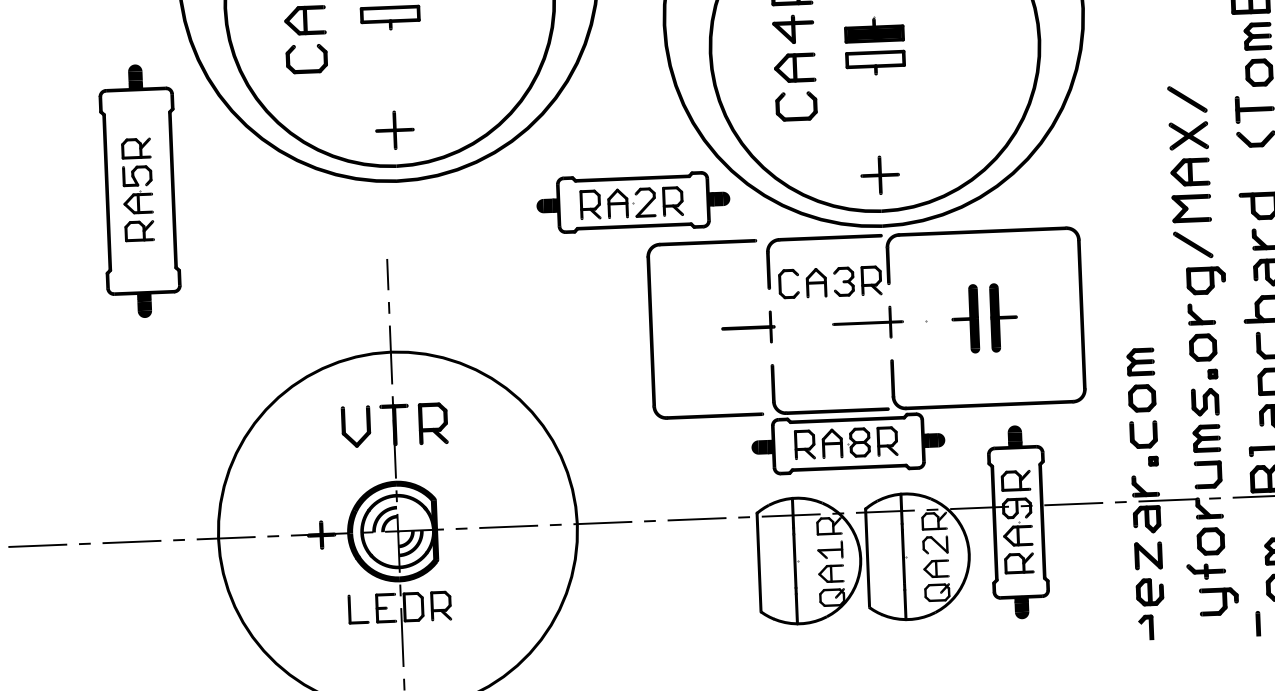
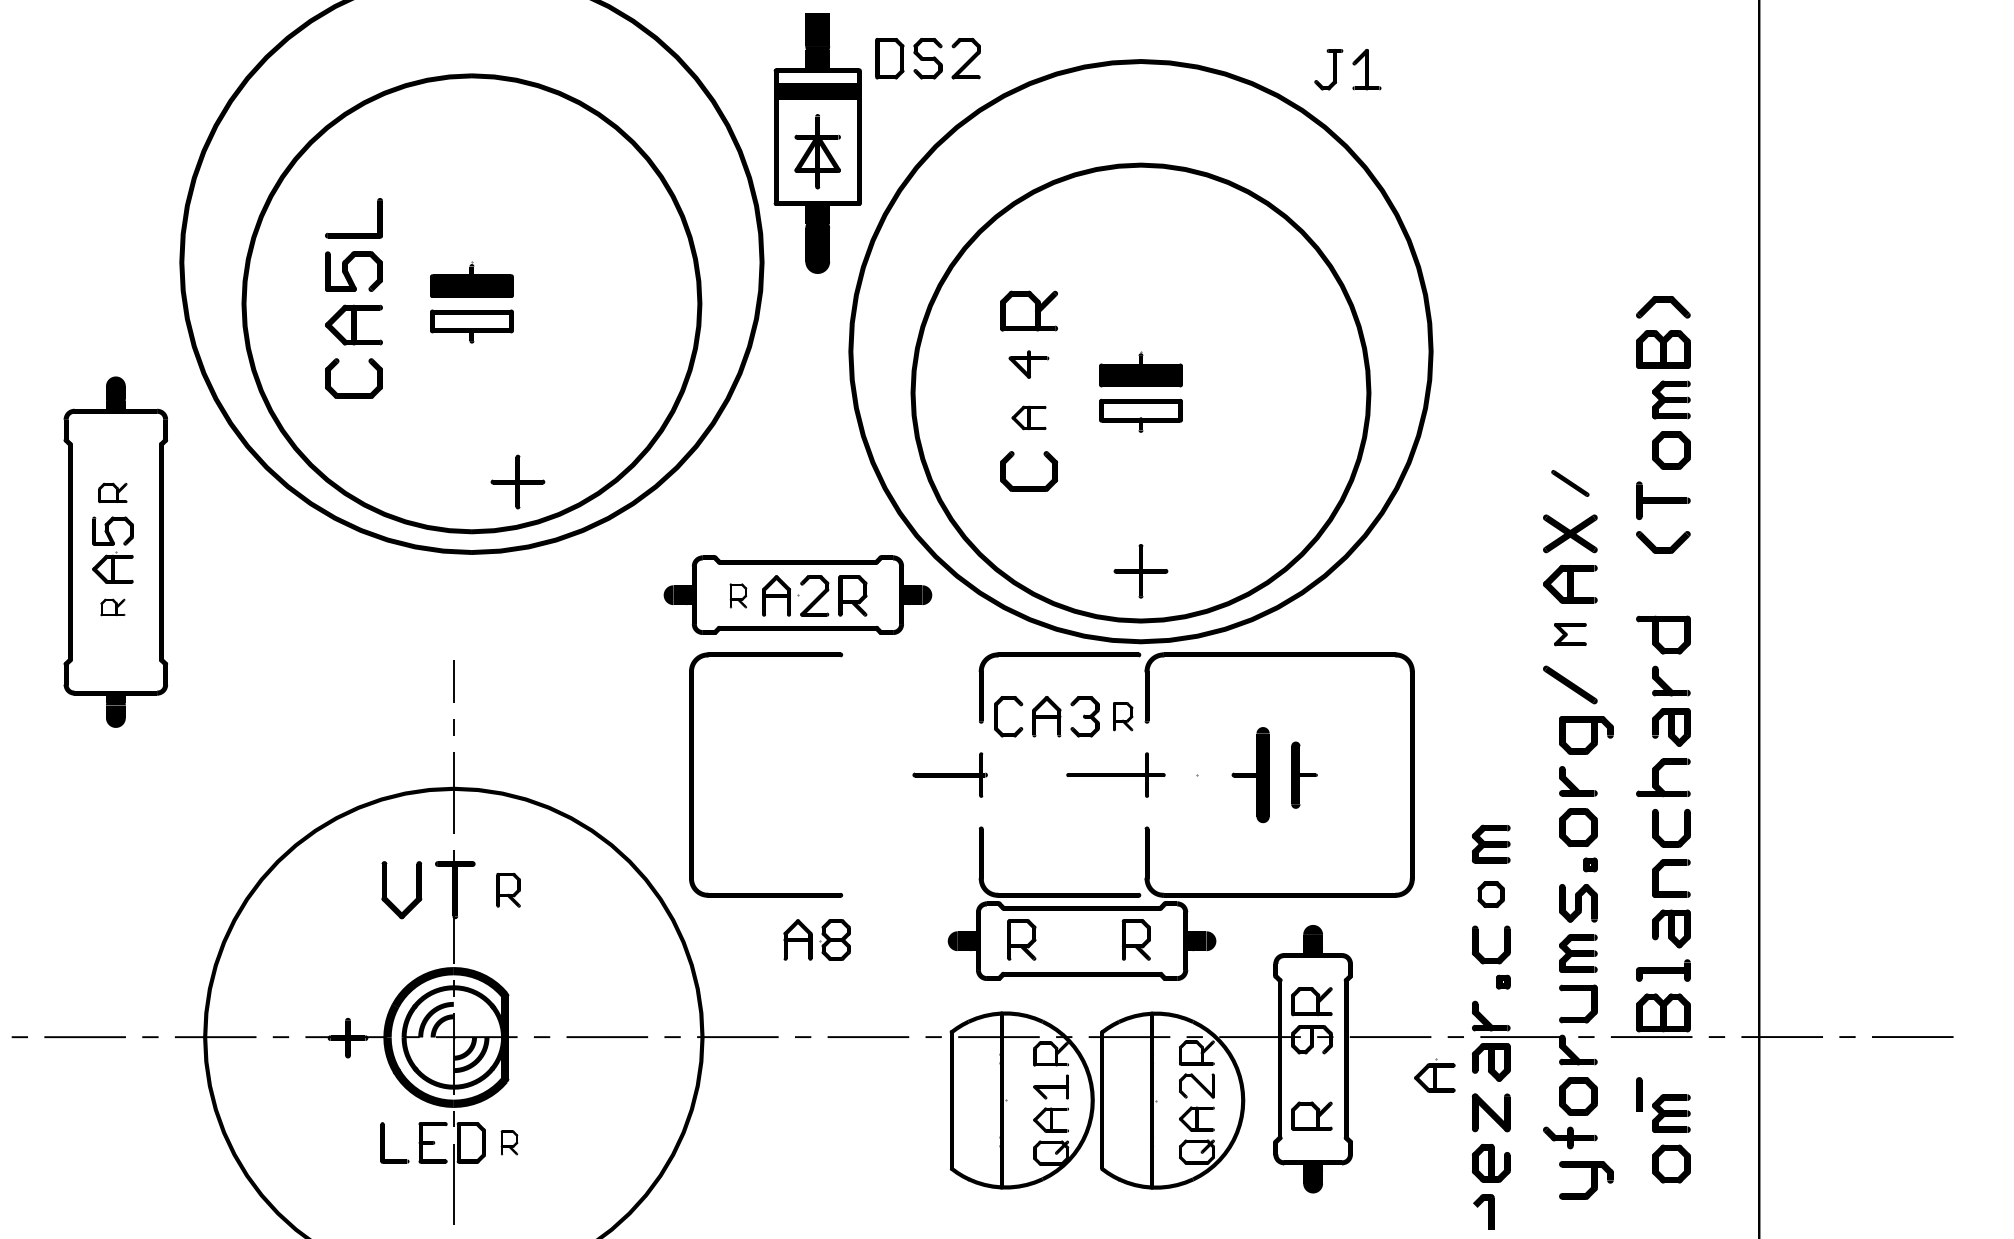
part: (793, 29) -> (1028, 364), size x0.7
part: (794, 67) -> (1028, 417), size x0.6
part: (1187, 99) -> (1570, 483), size x0.7
part: (394, 129) -> (517, 481), moved
part: (135, 148) -> (112, 492), size x0.7
part: (590, 204) -> (738, 595), size x0.6
part: (1191, 208) -> (1570, 634), size x0.6
part: (139, 231) -> (112, 607), size x0.6
part: (871, 280) -> (1122, 716), size x0.7
part: (1004, 317) -> (1304, 775), size x0.7
part: (652, 331) -> (693, 774), moved
part: (1141, 398) -> (1490, 894), size x0.7
part: (433, 423) -> (508, 890), size x0.6
part: (845, 442) -> (816, 939), moved
part: (1017, 534) -> (1434, 1075), moved
part: (441, 605) -> (509, 1142), size x0.6
part: (1258, 623) -> (1639, 1094), moved

